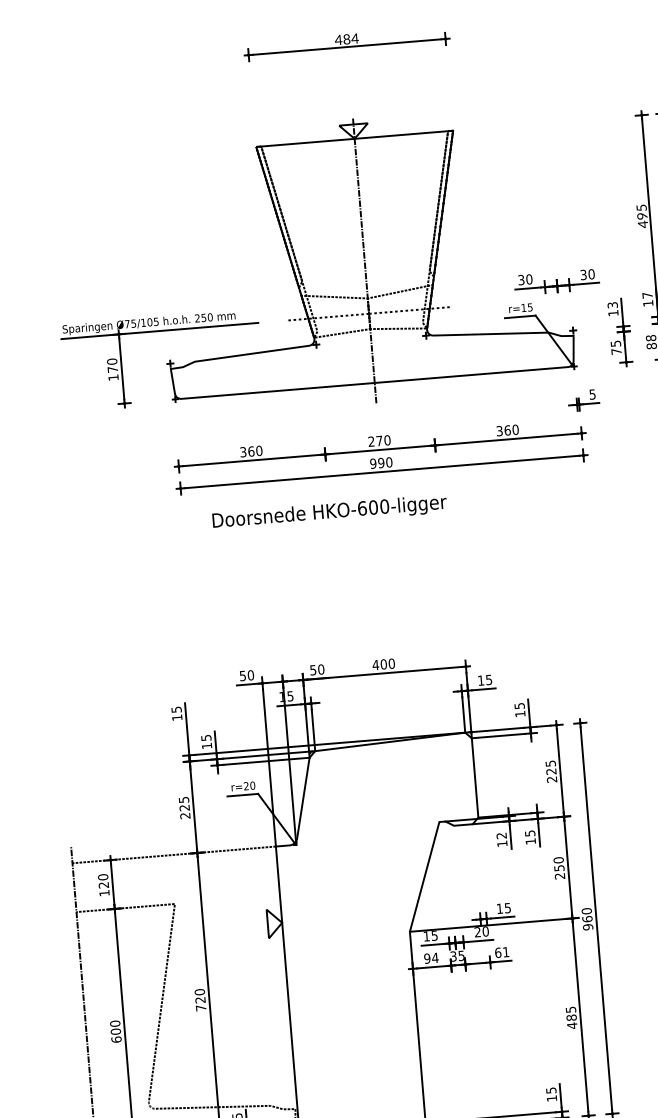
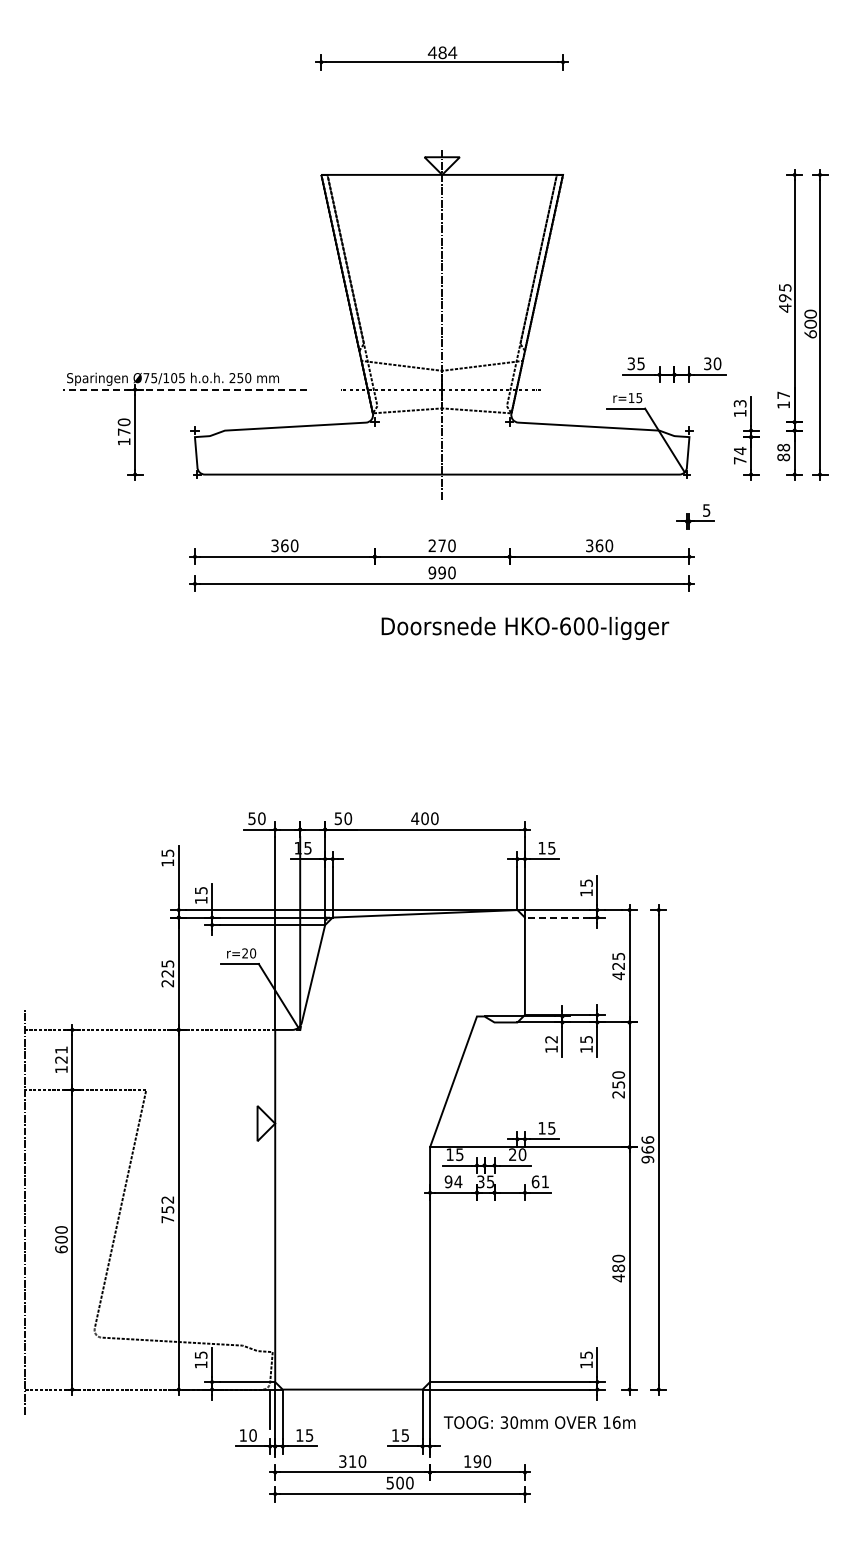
text: (528, 279) -> (640, 363), 30 -> 35
line: (159, 330) -> (185, 389), solid -> dashed
text: (616, 343) -> (740, 450), 75 -> 74
text: (329, 512) -> (525, 628), moved
line: (498, 736) -> (557, 917), solid -> dashed
text: (551, 780) -> (618, 976), 225 -> 425
text: (103, 876) -> (61, 1049), 120 -> 121
text: (586, 910) -> (647, 1139), 960 -> 966
text: (199, 995) -> (167, 1204), 720 -> 752
text: (570, 1009) -> (618, 1258), 485 -> 480

